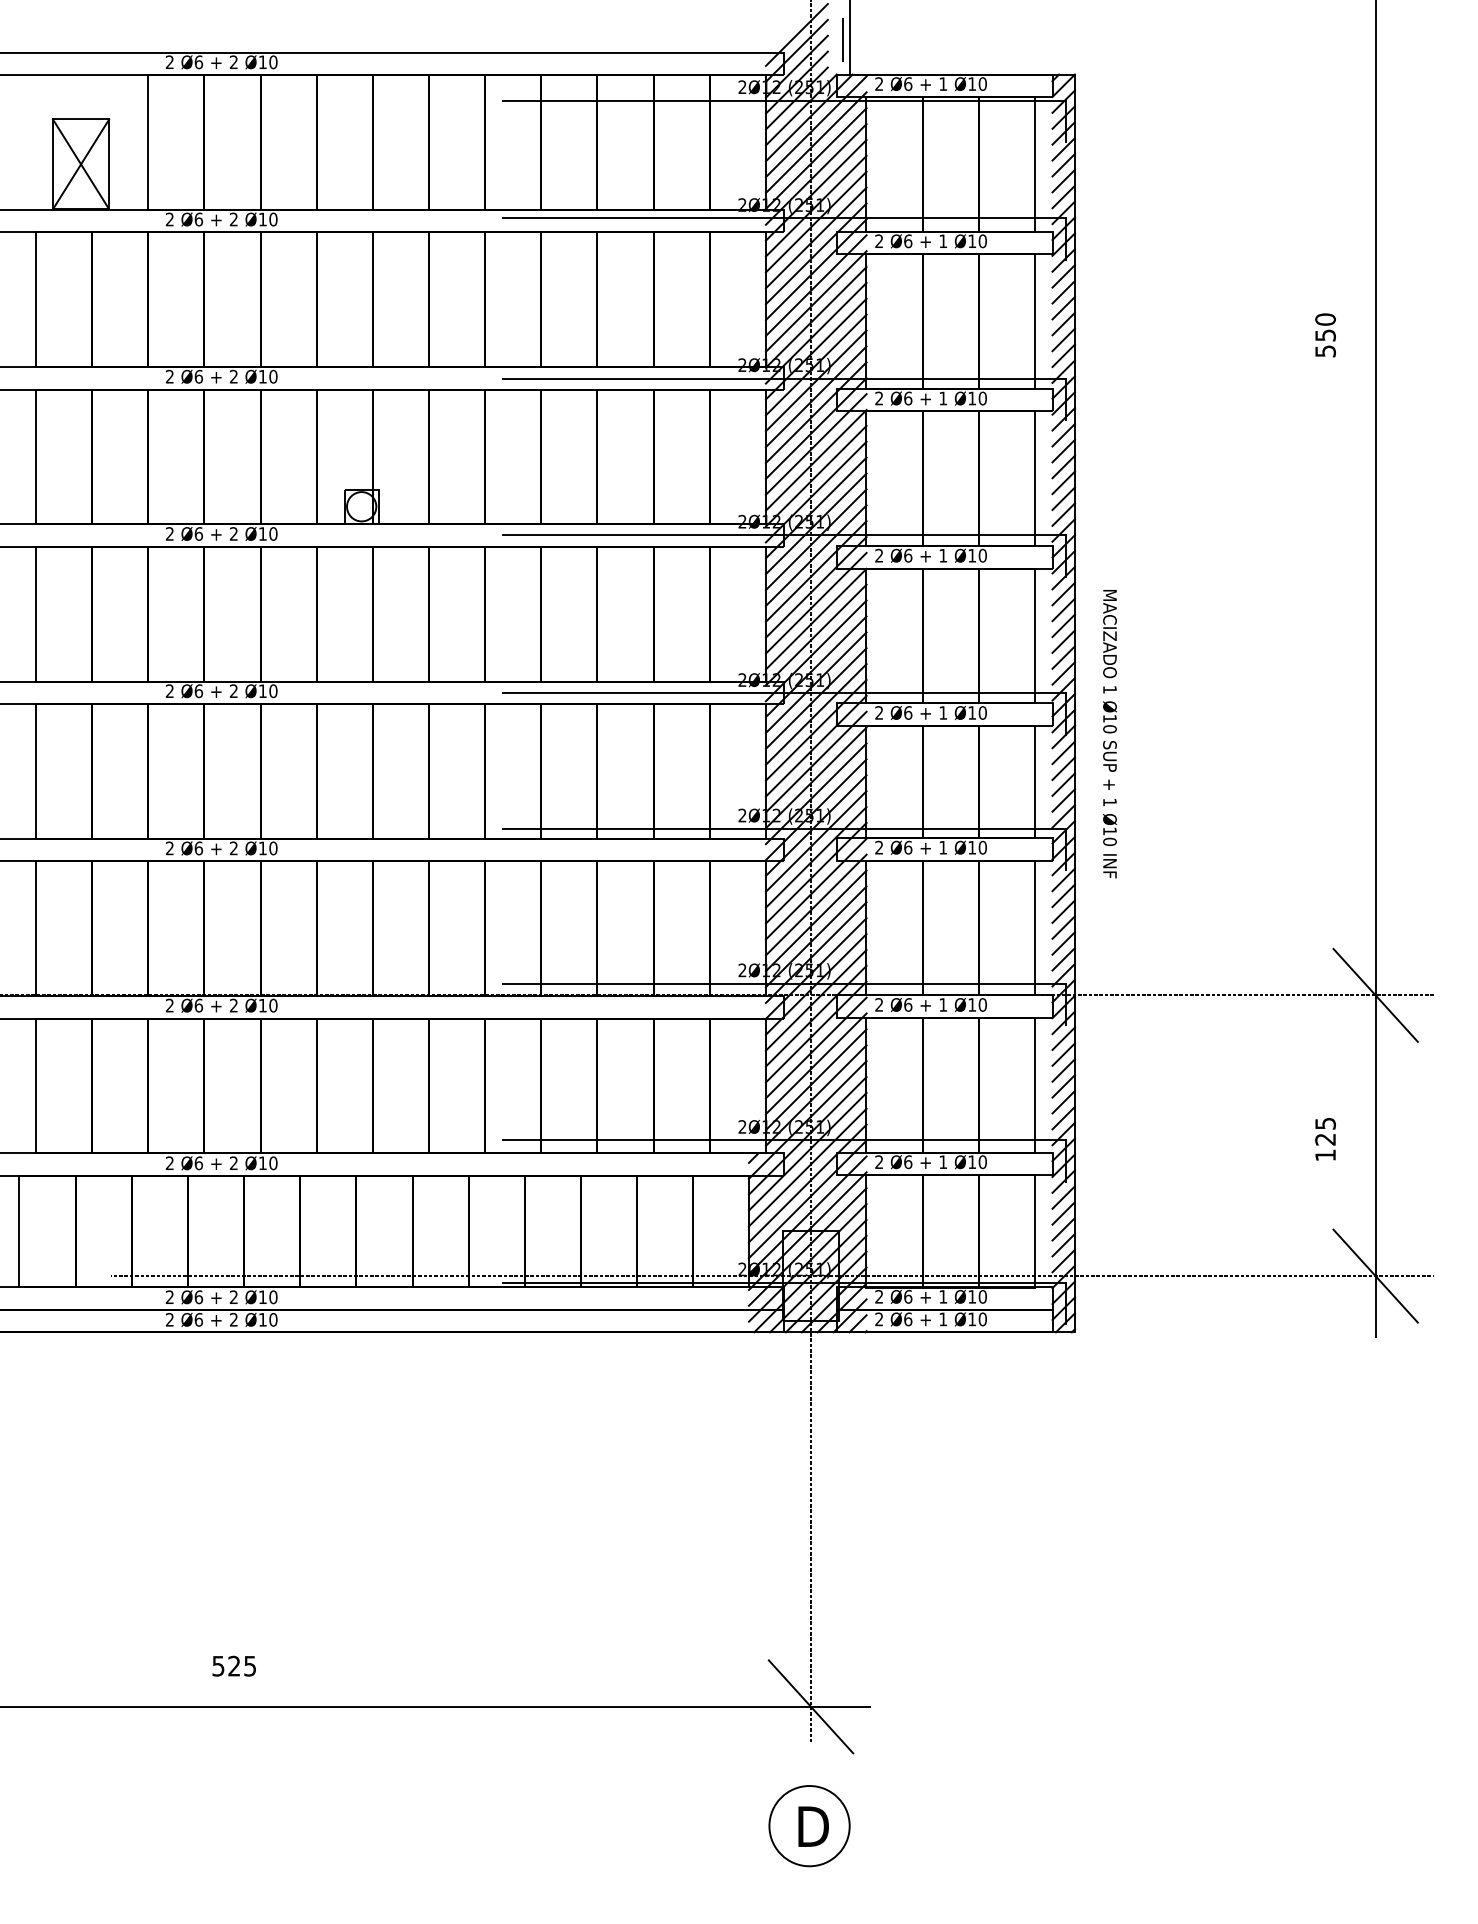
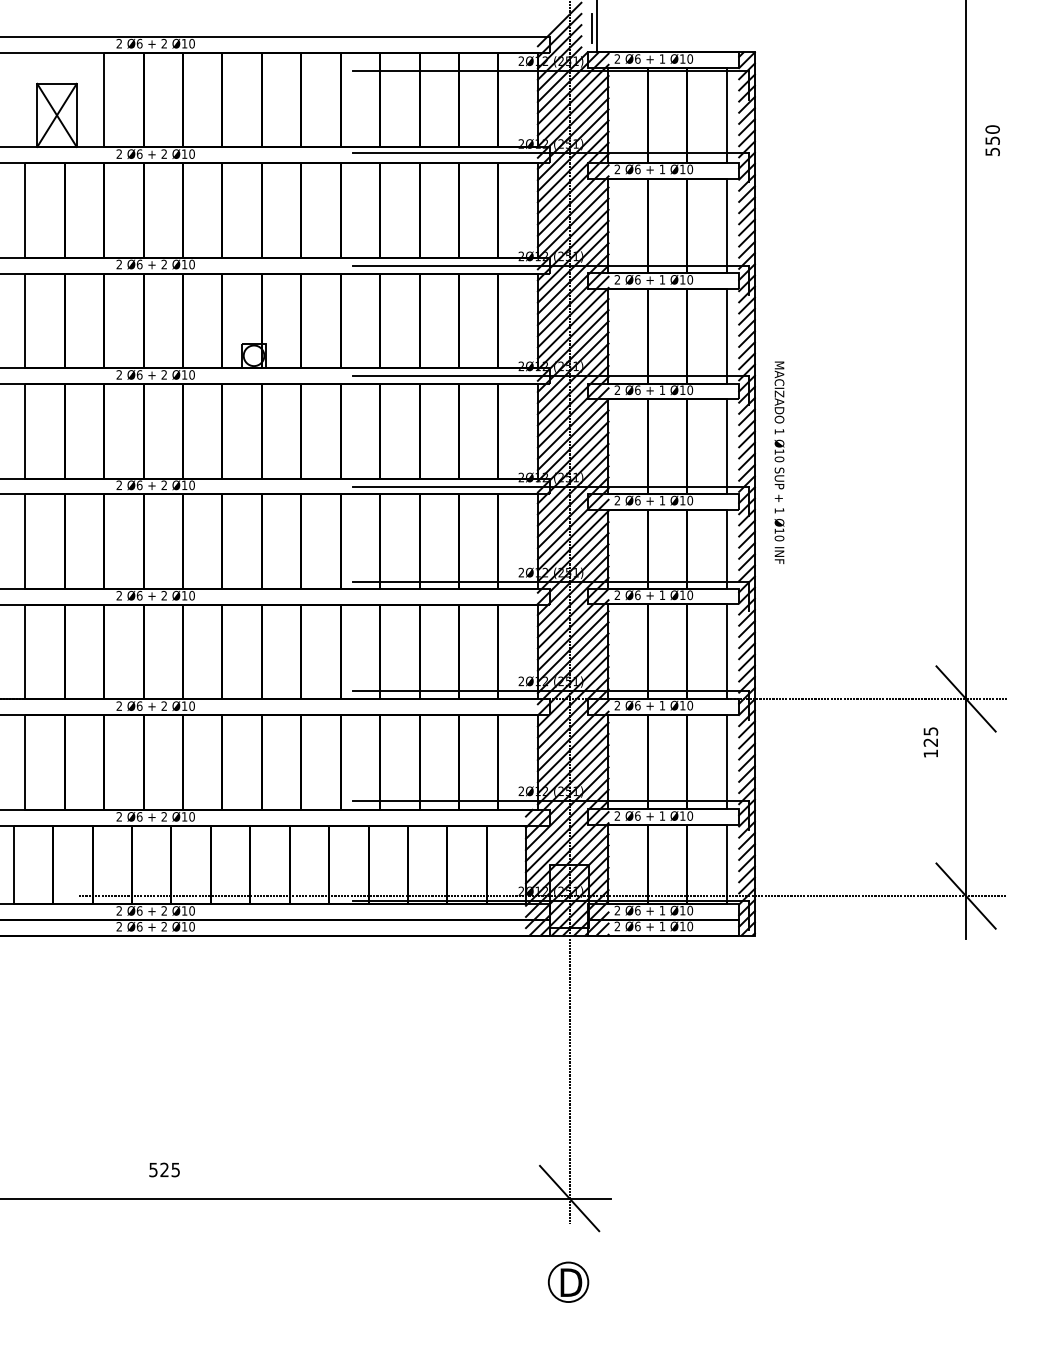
text: (1325, 335) -> (992, 140), moved
text: (1109, 734) -> (779, 463), moved
text: (1325, 1139) -> (930, 742), moved
circle: (809, 1826) -> (568, 1282), size x0.7

